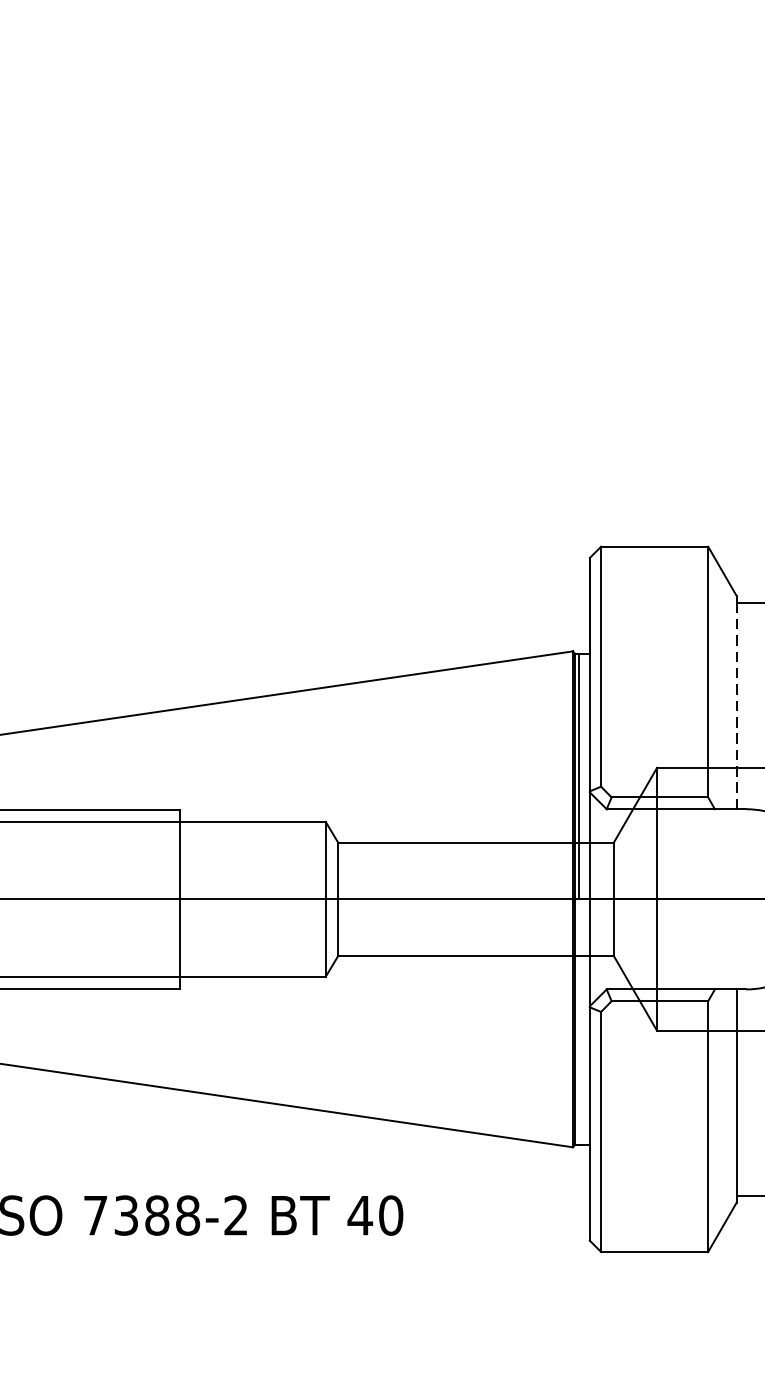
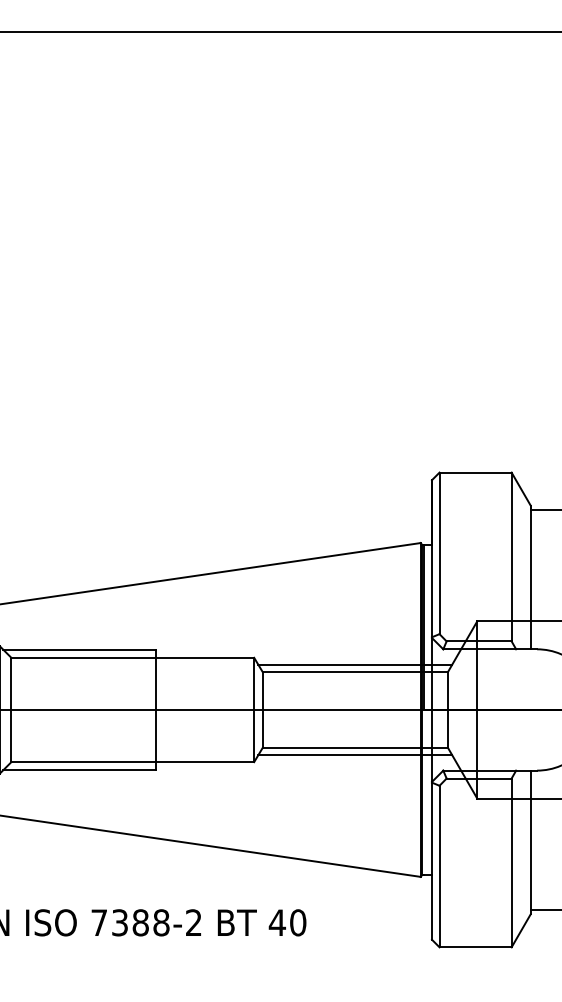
line: (736, 702) -> (530, 577), dashed -> solid
line: (476, 831) -> (355, 664), added
line: (476, 966) -> (355, 755), added

